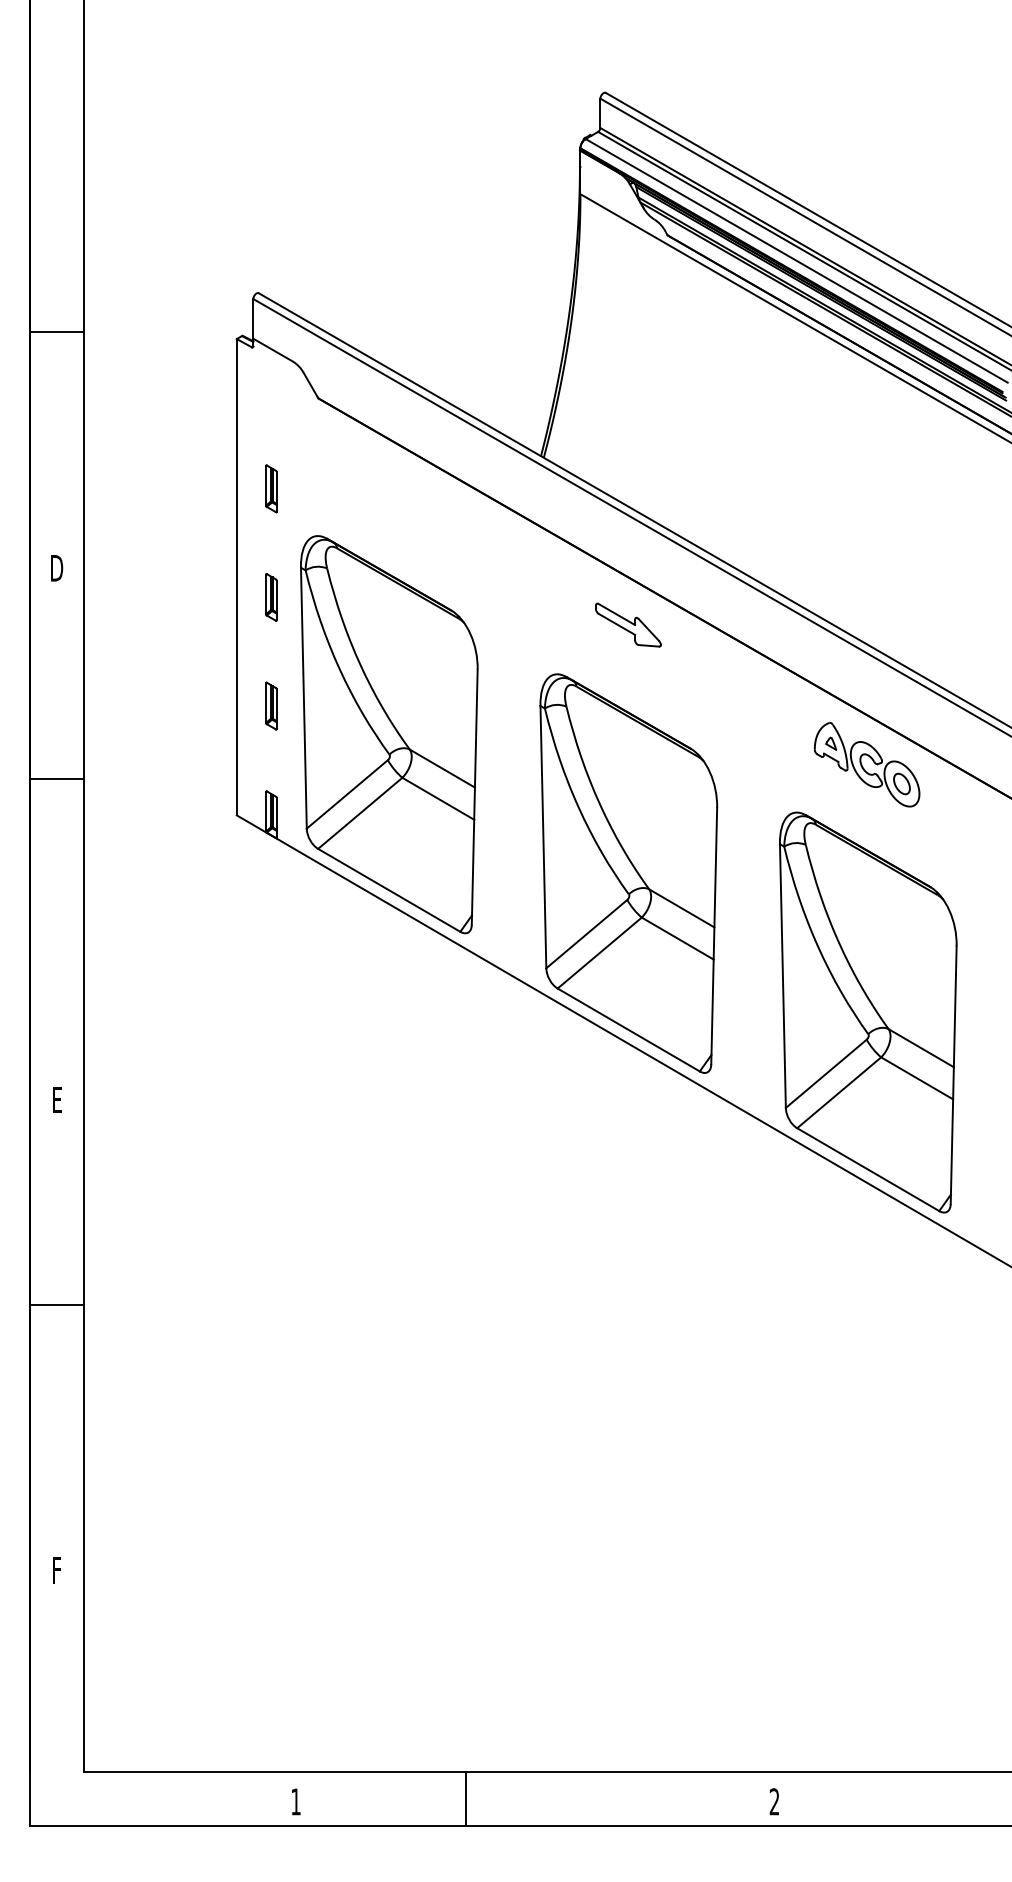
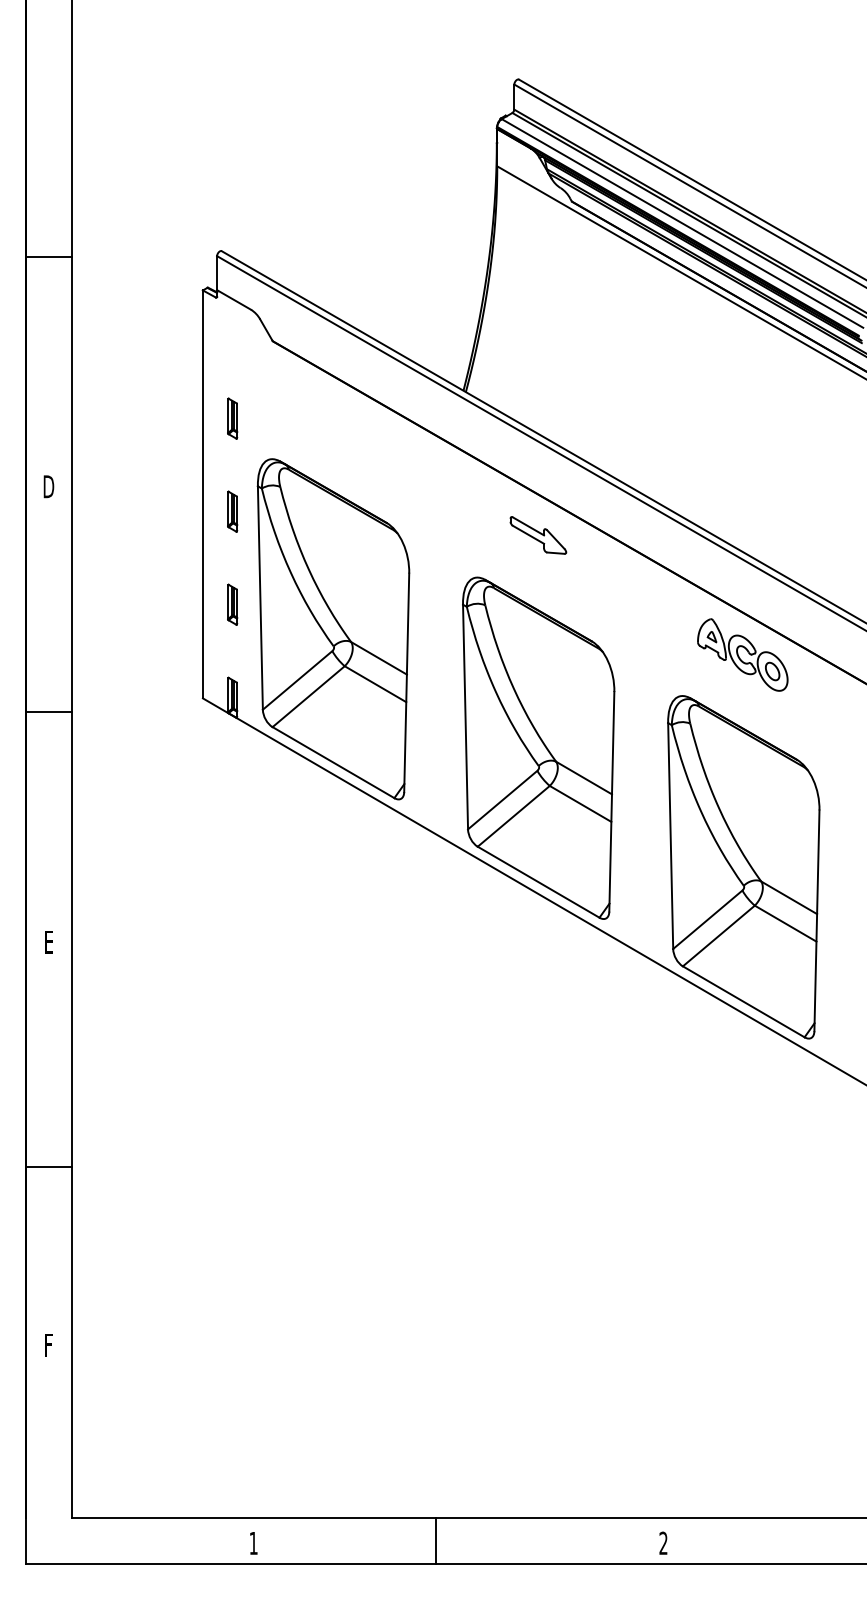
line: (56, 332) -> (48, 256), moved
line: (56, 779) -> (48, 712), moved
line: (56, 1304) -> (48, 1167), moved
line: (465, 1798) -> (435, 1540), moved

